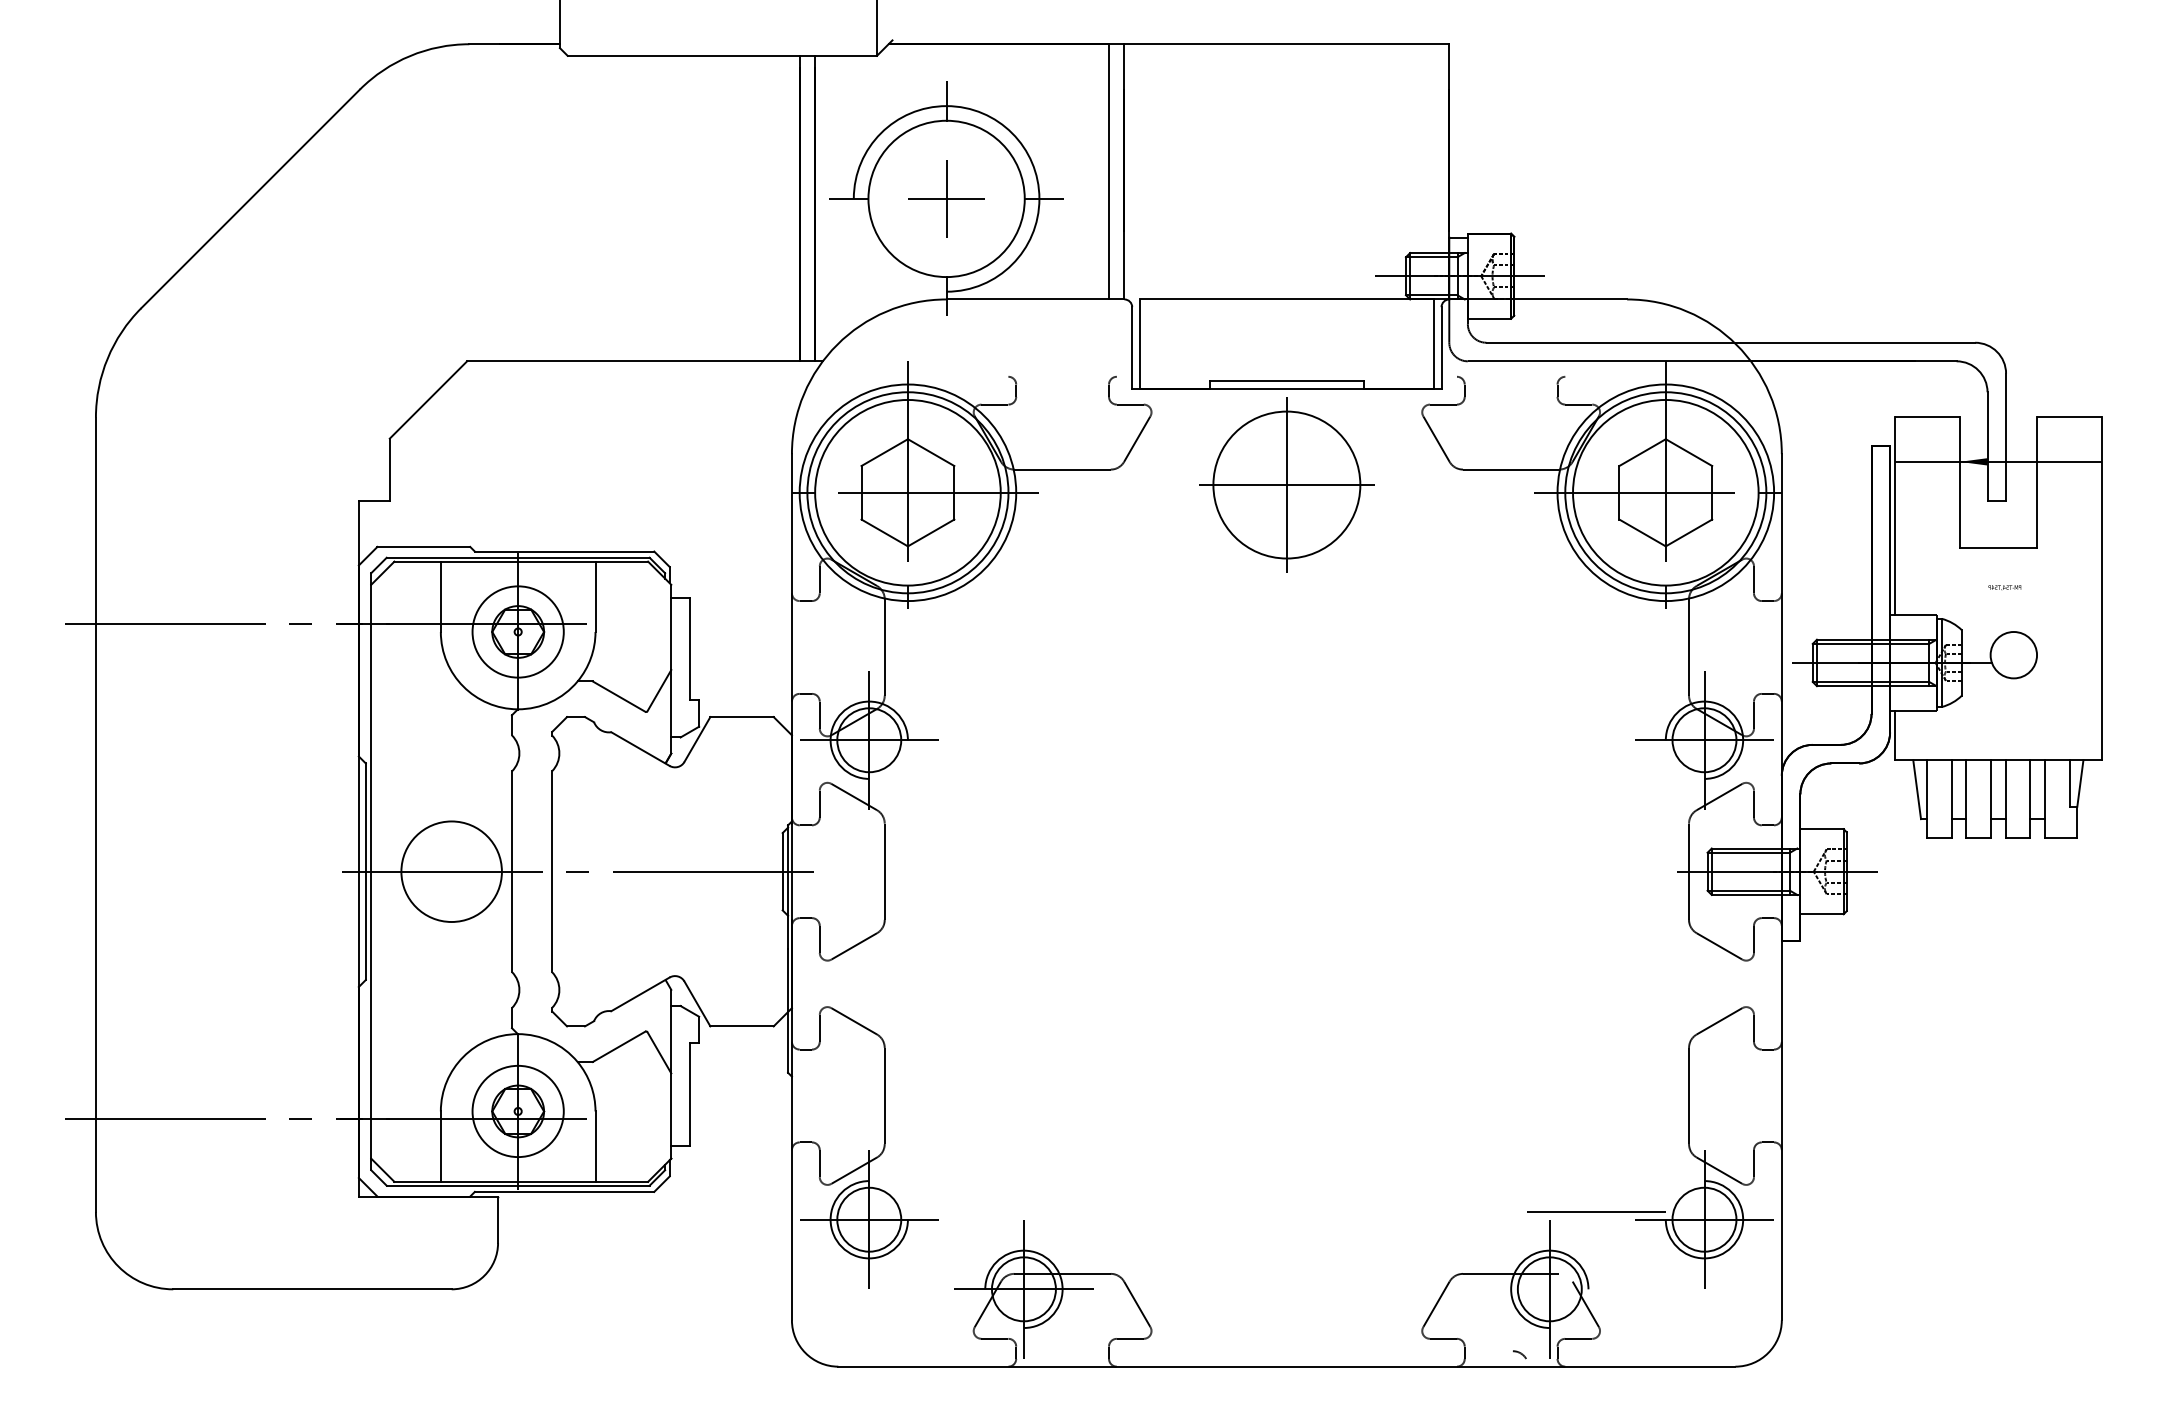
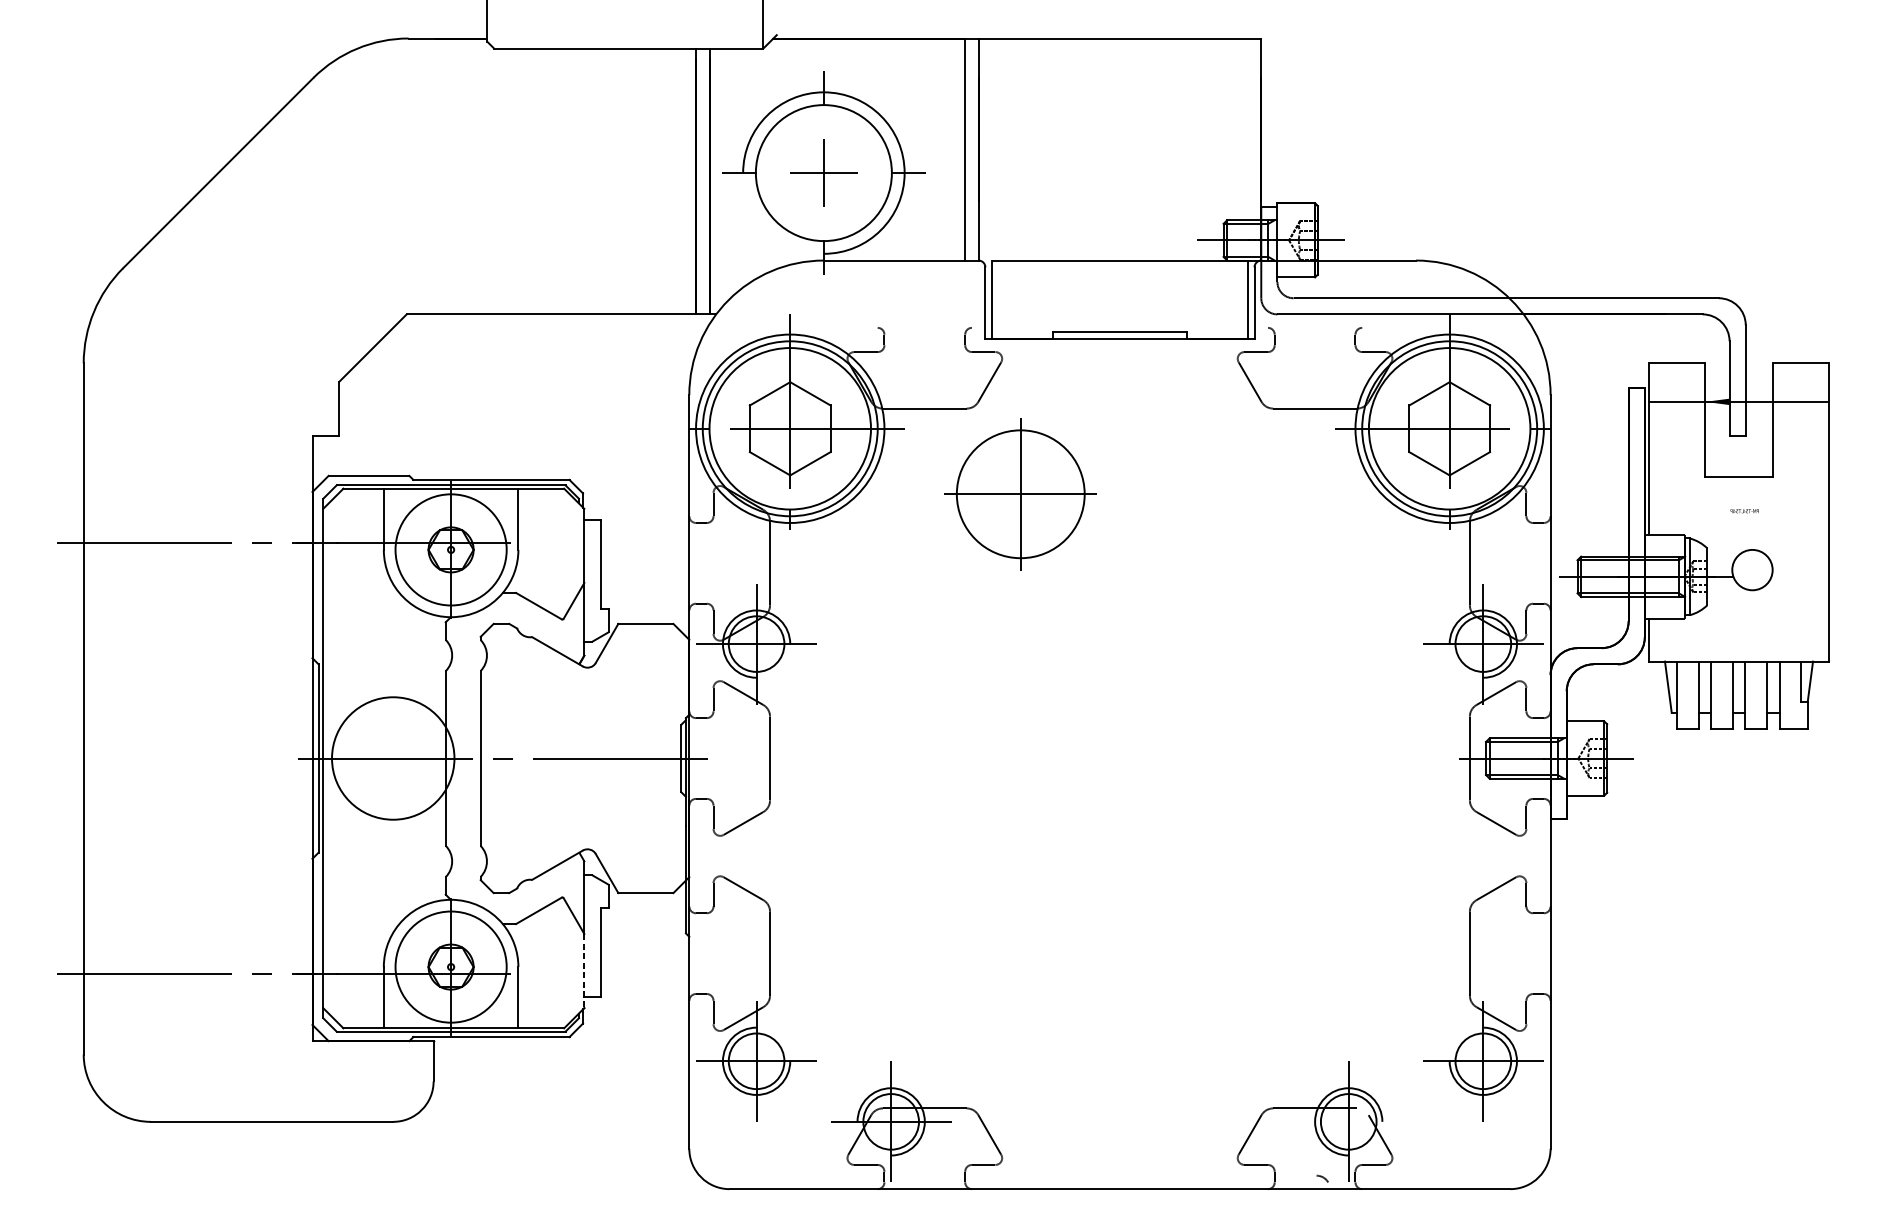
part: (1286, 484) -> (1020, 493), moved
circle: (517, 631) -> (450, 549), size x1.4
circle: (451, 871) -> (393, 758), size x1.4
circle: (517, 1111) -> (450, 967), size x1.4
line: (671, 1116) -> (584, 971), solid -> dashed
line: (1595, 1212) -> (1388, 1055), removed

